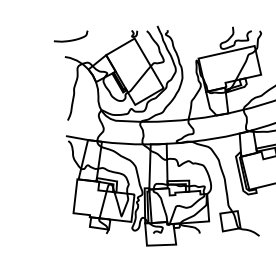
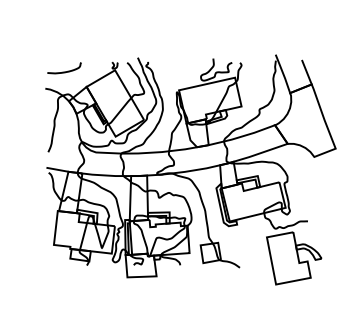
curve: (71, 39) -> (64, 71), moved

